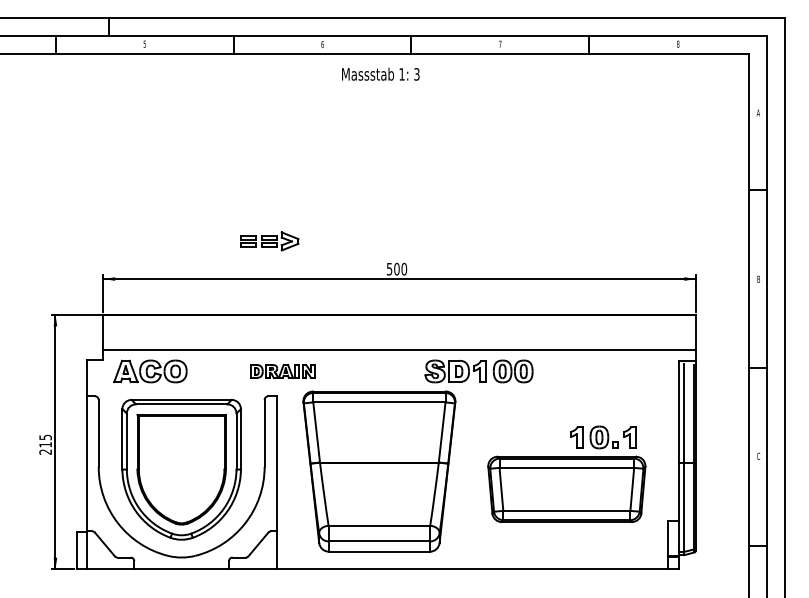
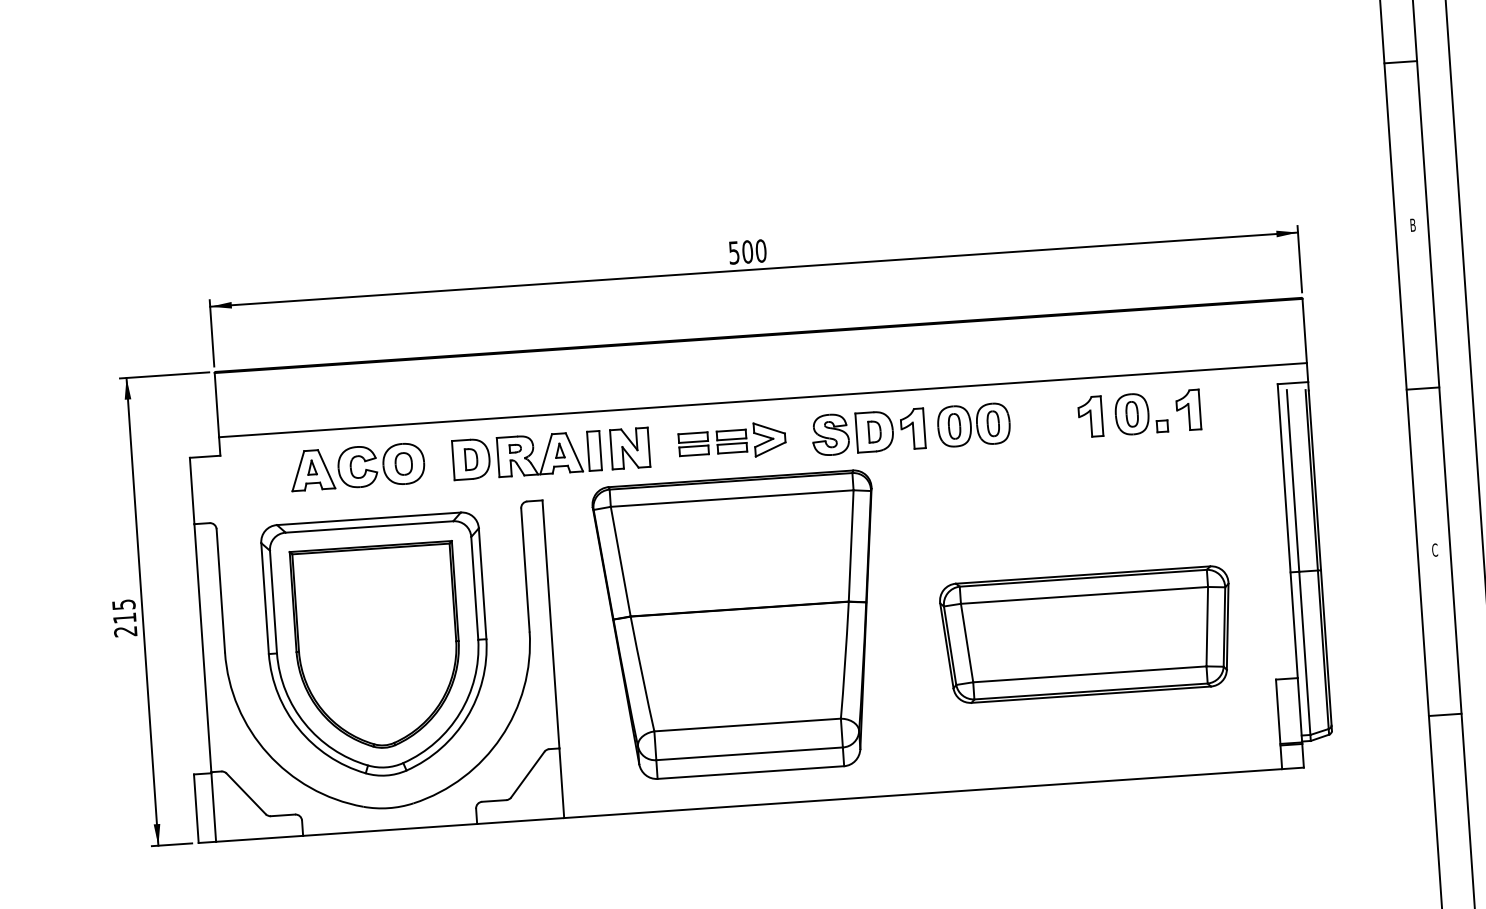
part: (269, 241) -> (732, 441), moved
part: (150, 371) -> (357, 467), moved
part: (282, 371) -> (550, 454), size x1.67
part: (603, 437) -> (1139, 413), moved

